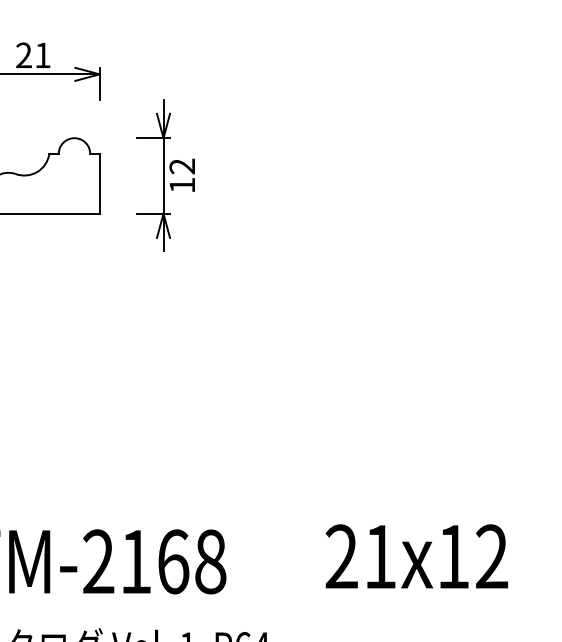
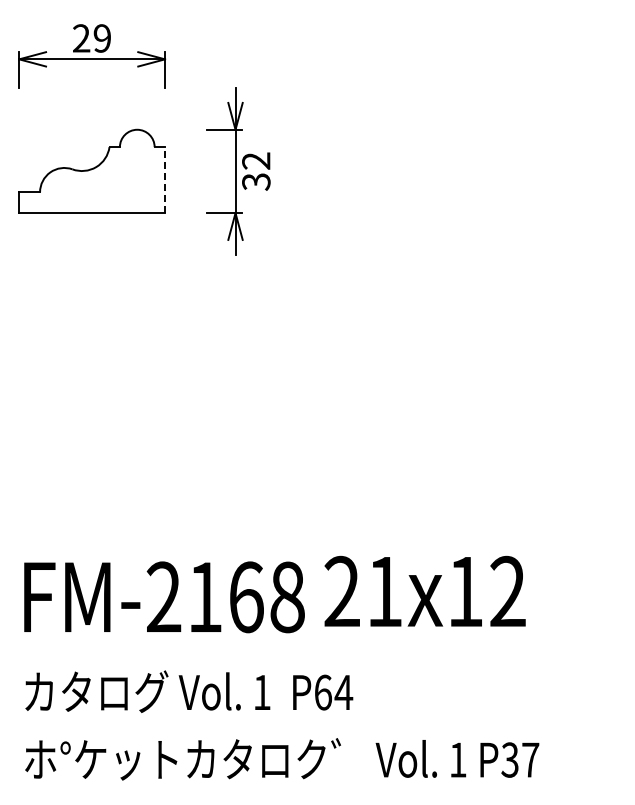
text: (42, 55) -> (101, 38), 21 -> 29
line: (100, 184) -> (165, 180), solid -> dashed
text: (182, 185) -> (256, 181), 12 -> 32
text: (416, 555) -> (424, 590), moved

